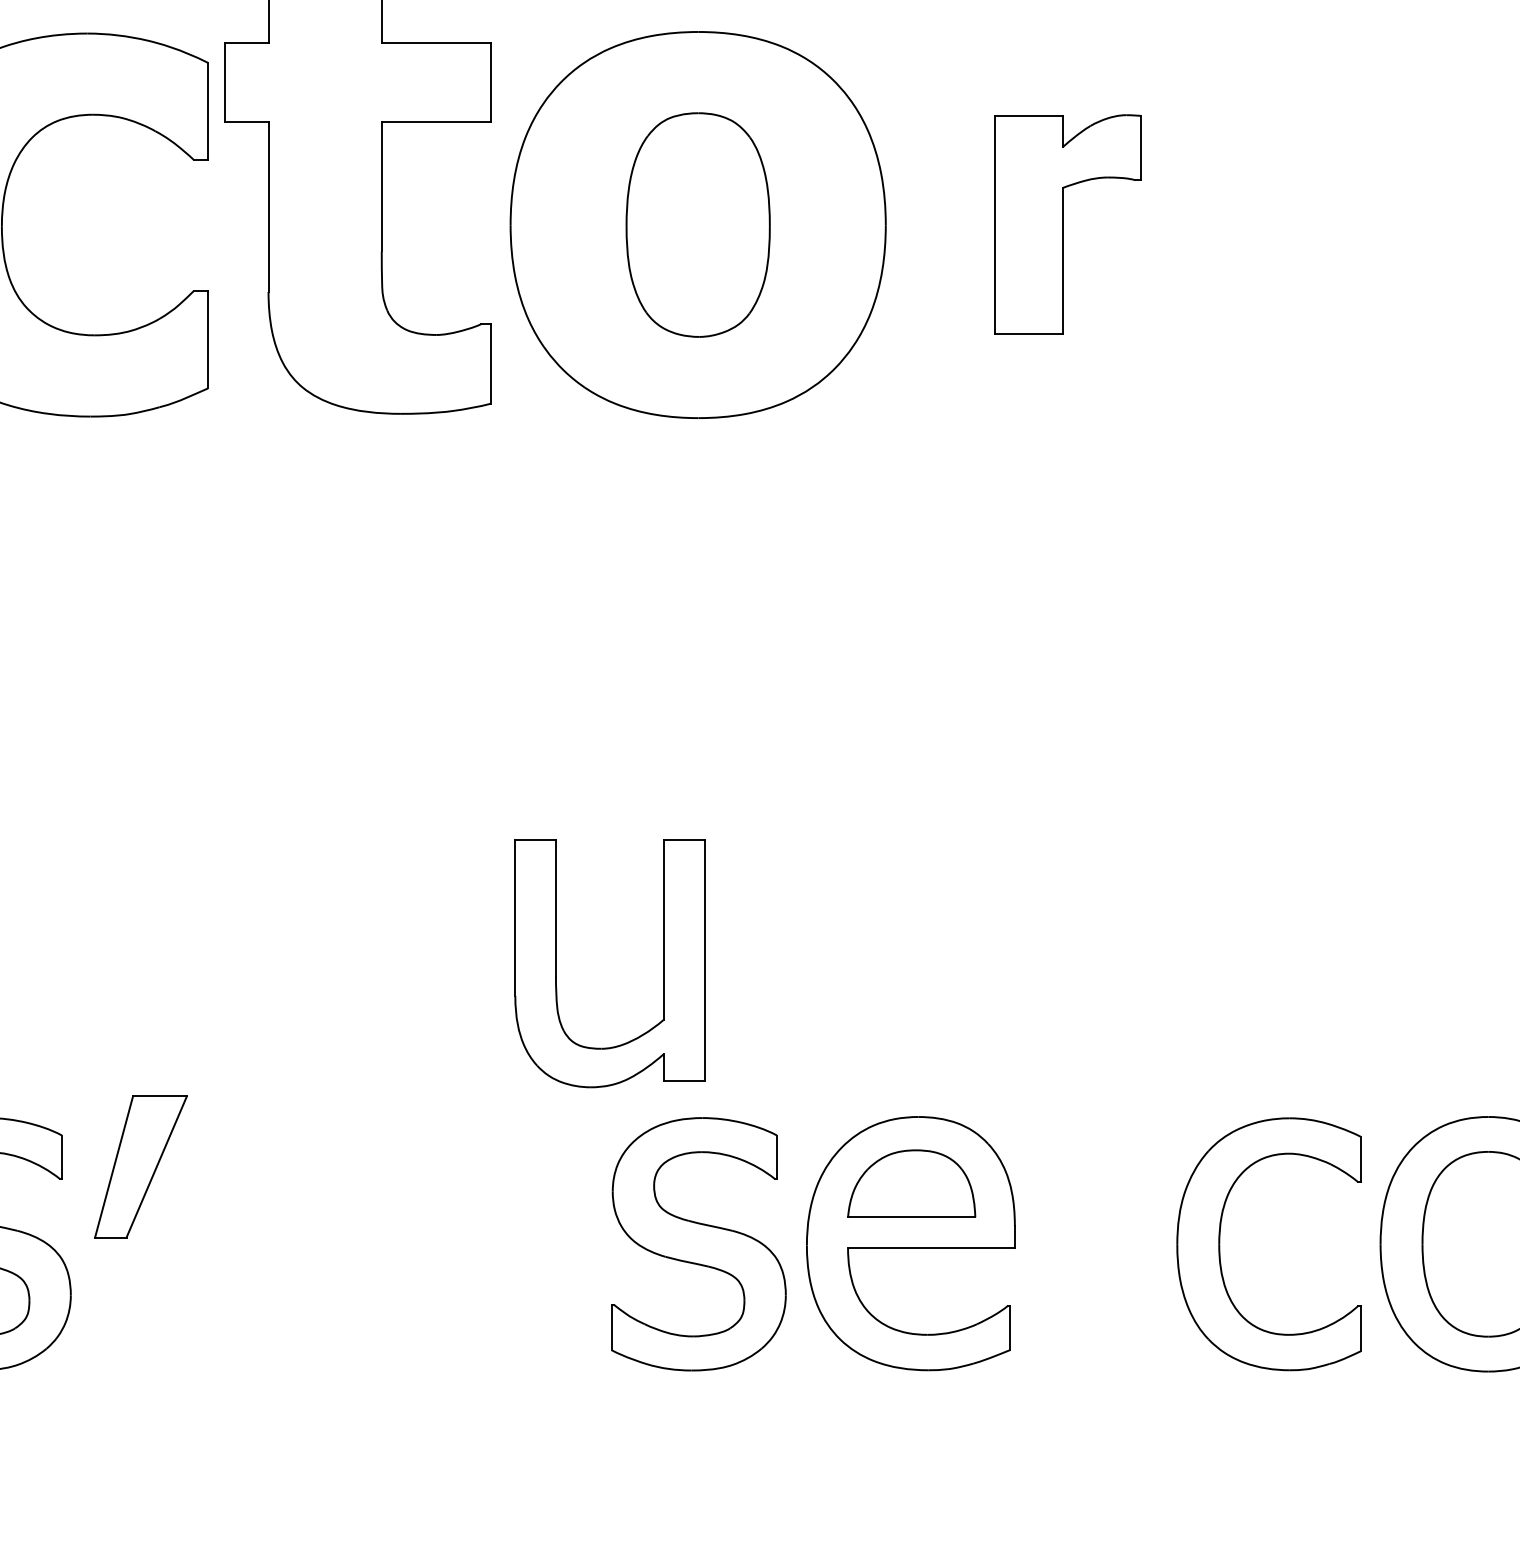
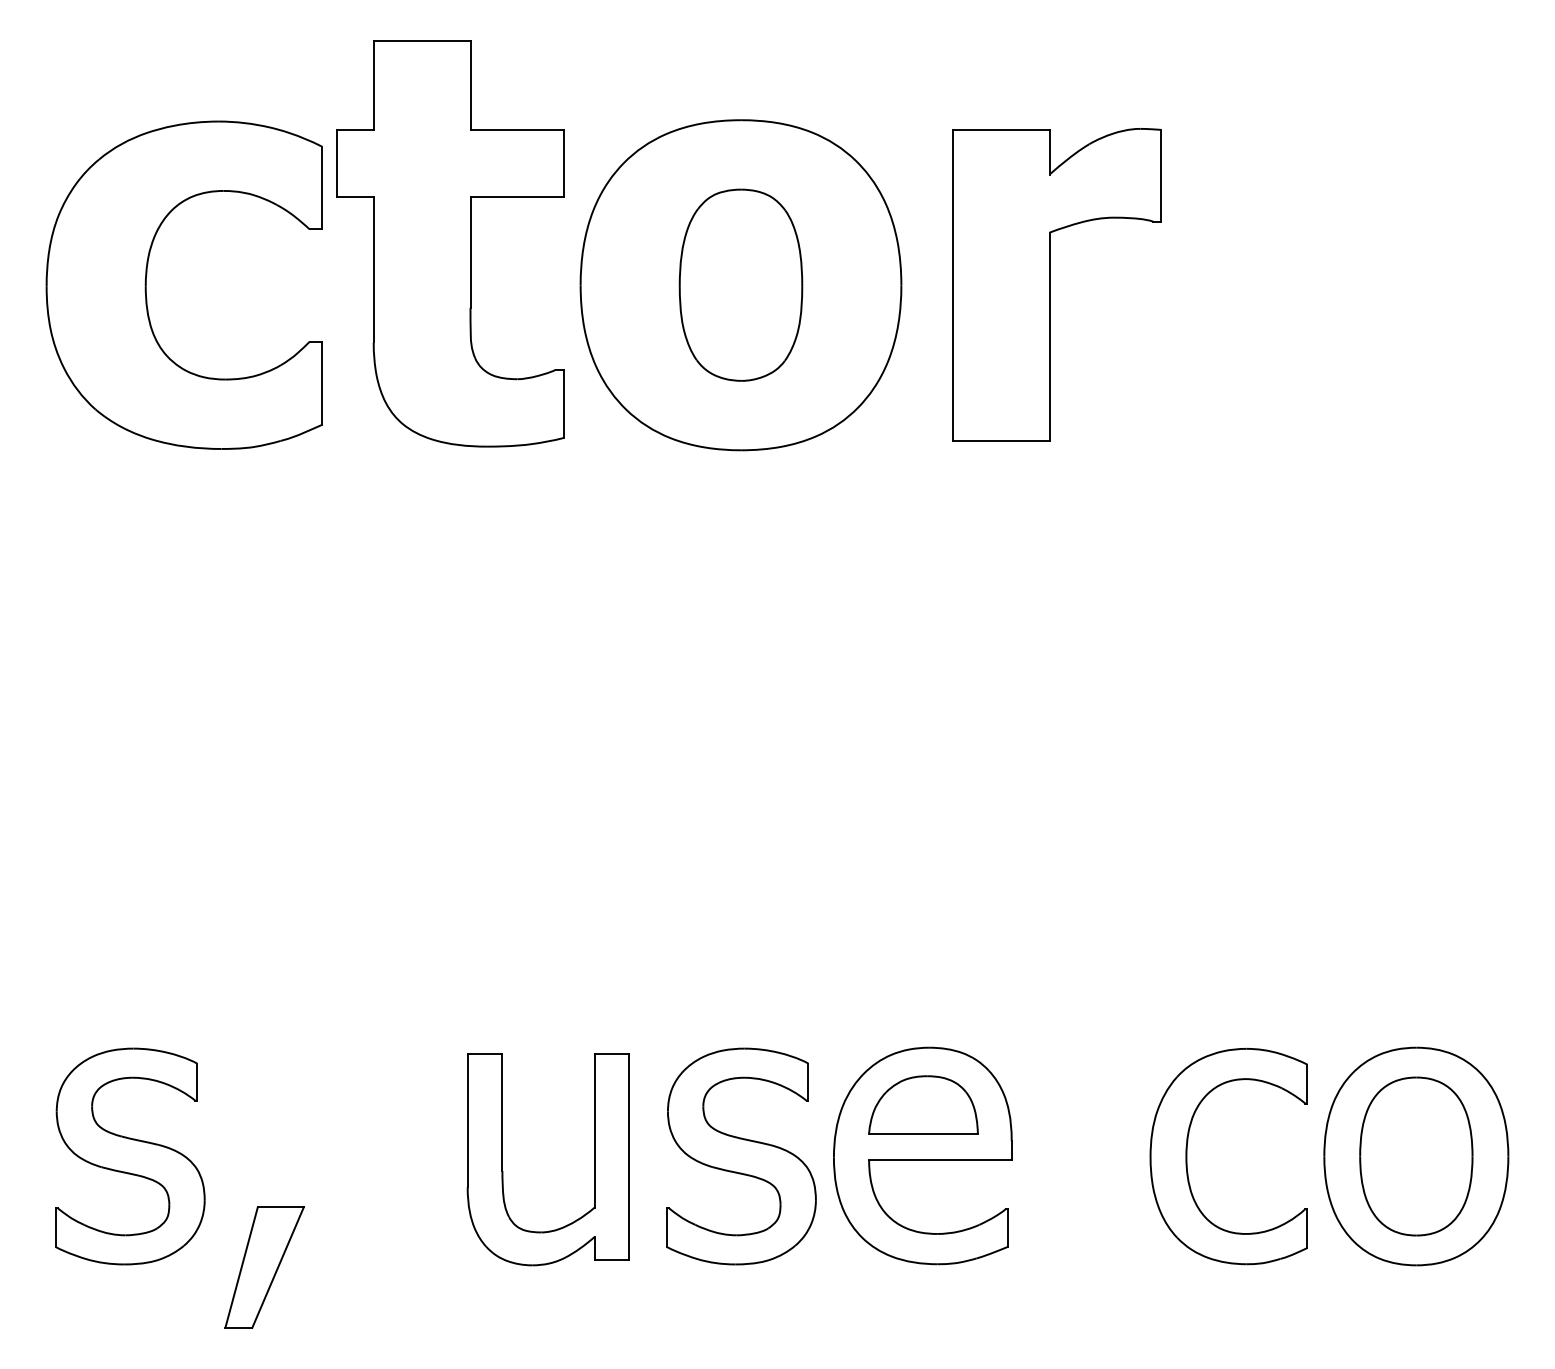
part: (1067, 224) -> (1056, 284), size x1.67
part: (556, 963) -> (502, 1159), moved
part: (140, 1167) -> (264, 1267), moved

